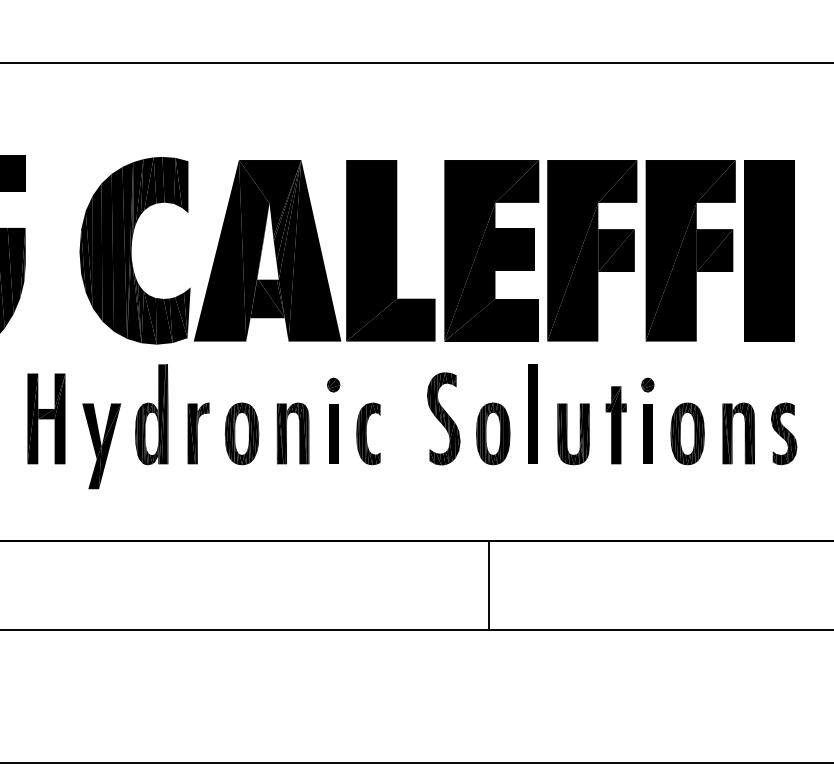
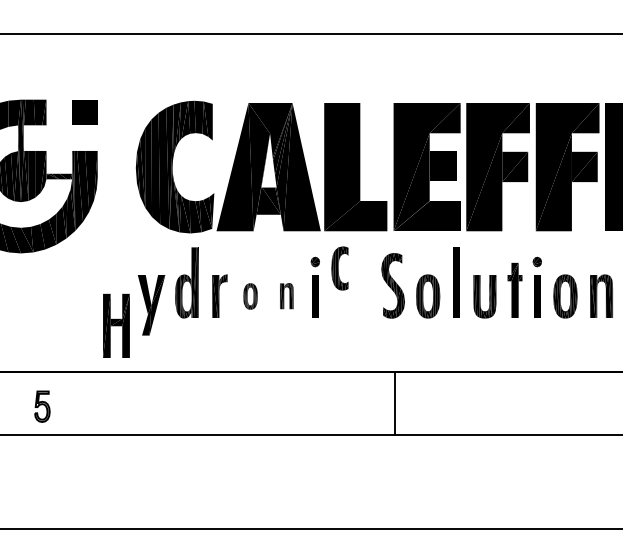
part: (46, 418) -> (116, 325), moved
part: (292, 432) -> (286, 295), size x0.6
part: (241, 433) -> (250, 296), size x0.6
part: (367, 433) -> (339, 268), moved
line: (488, 585) -> (394, 403), moved

